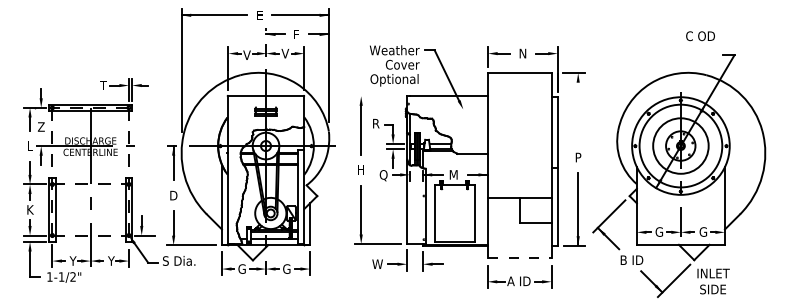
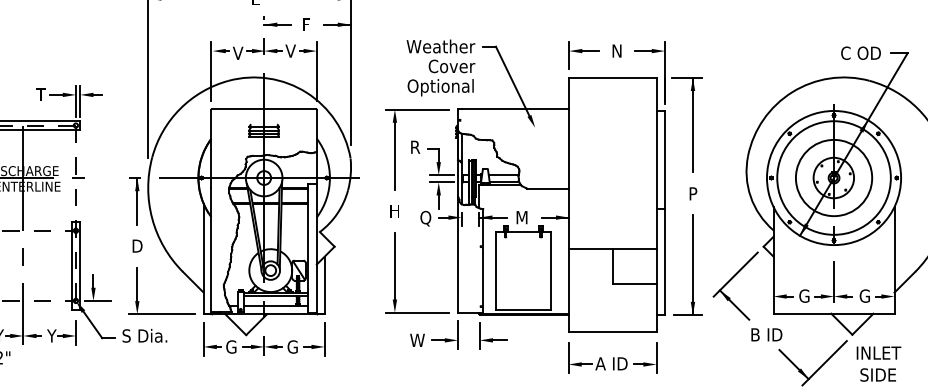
text: (700, 36) -> (860, 53), moved
line: (377, 96) -> (417, 109), added
line: (578, 107) -> (693, 125), added
line: (519, 258) -> (612, 332), dashed -> solid

